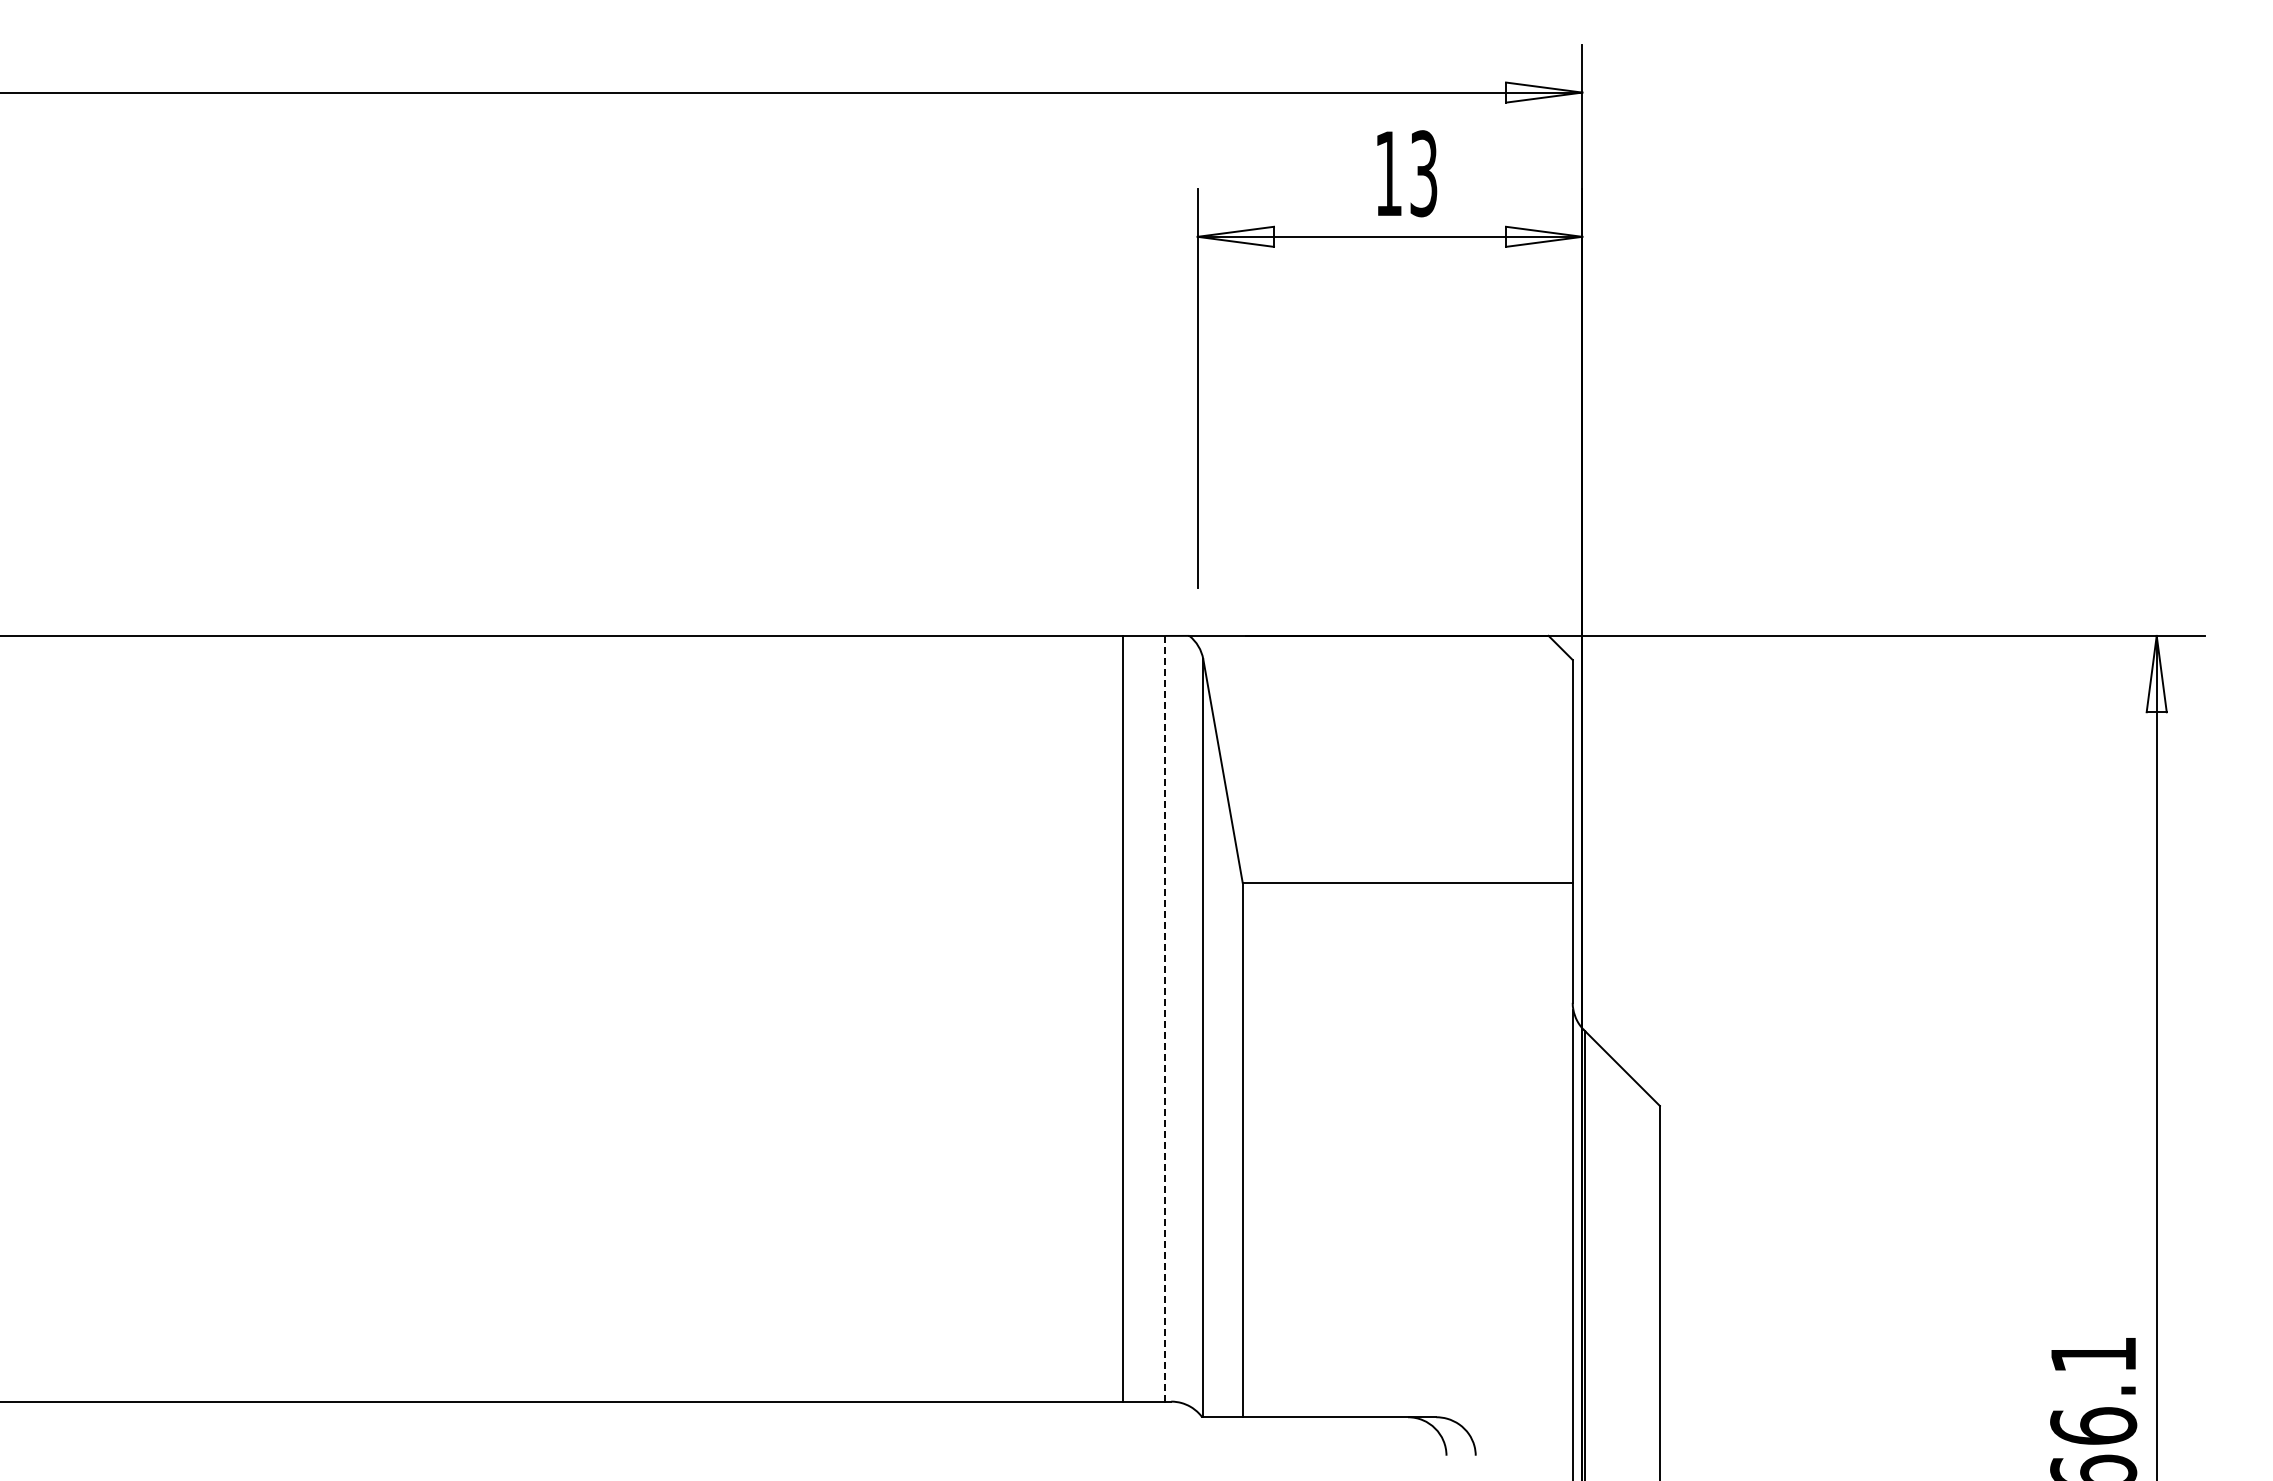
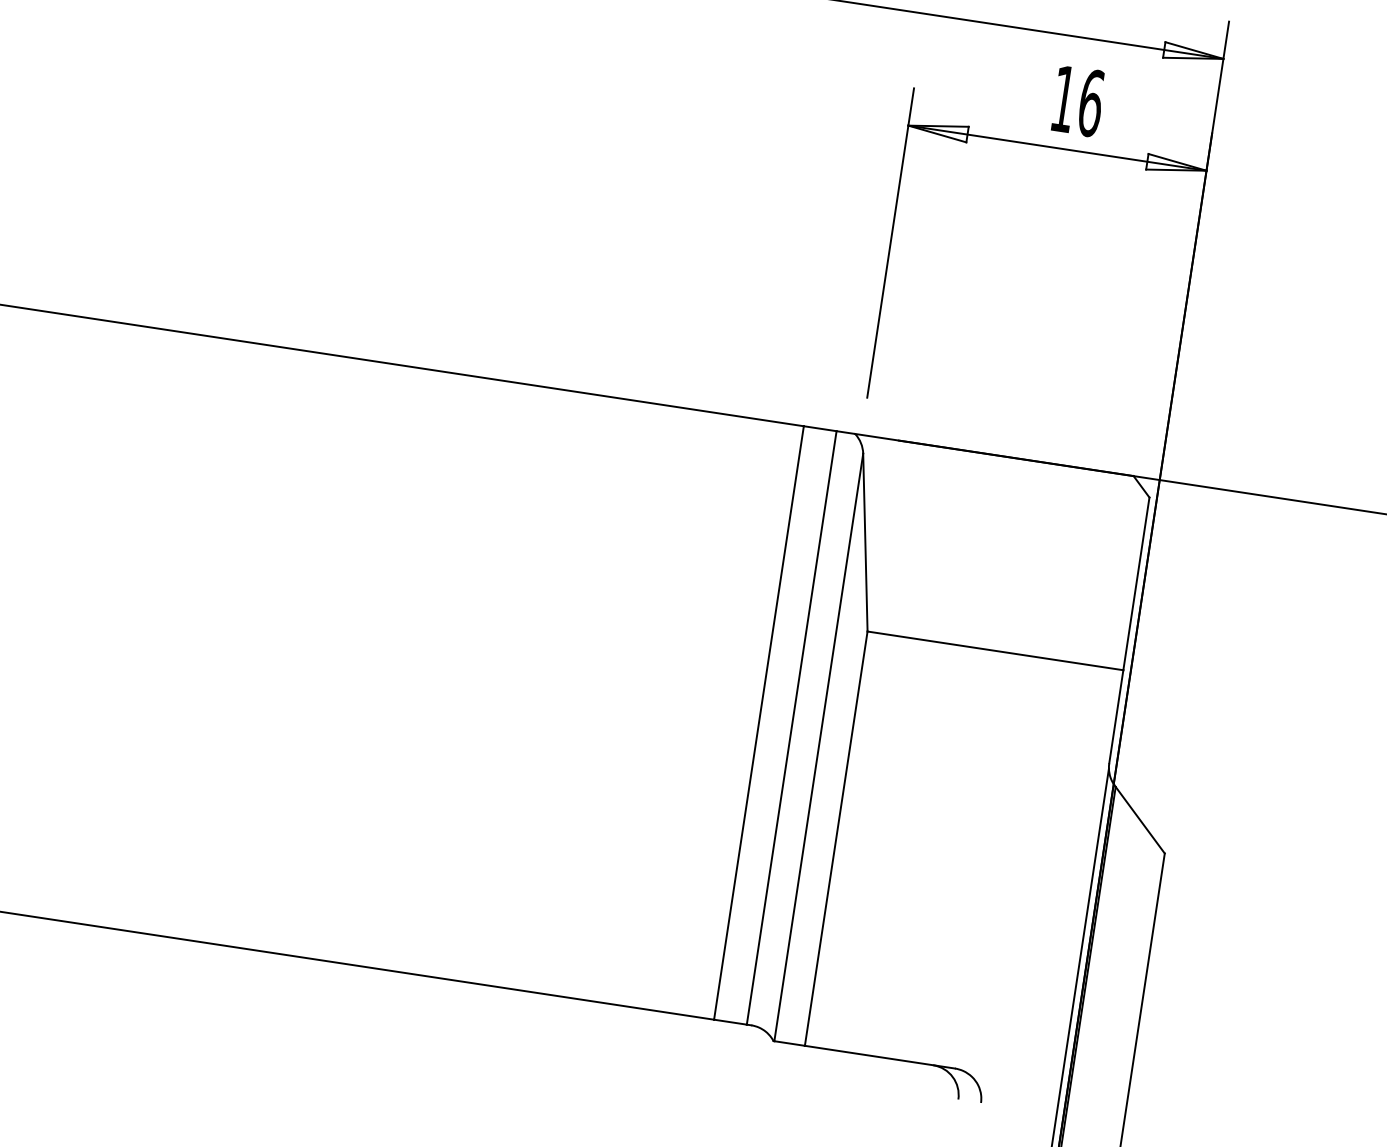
text: (1424, 173) -> (1091, 103), 13 -> 16
line: (1165, 1018) -> (791, 727), dashed -> solid

